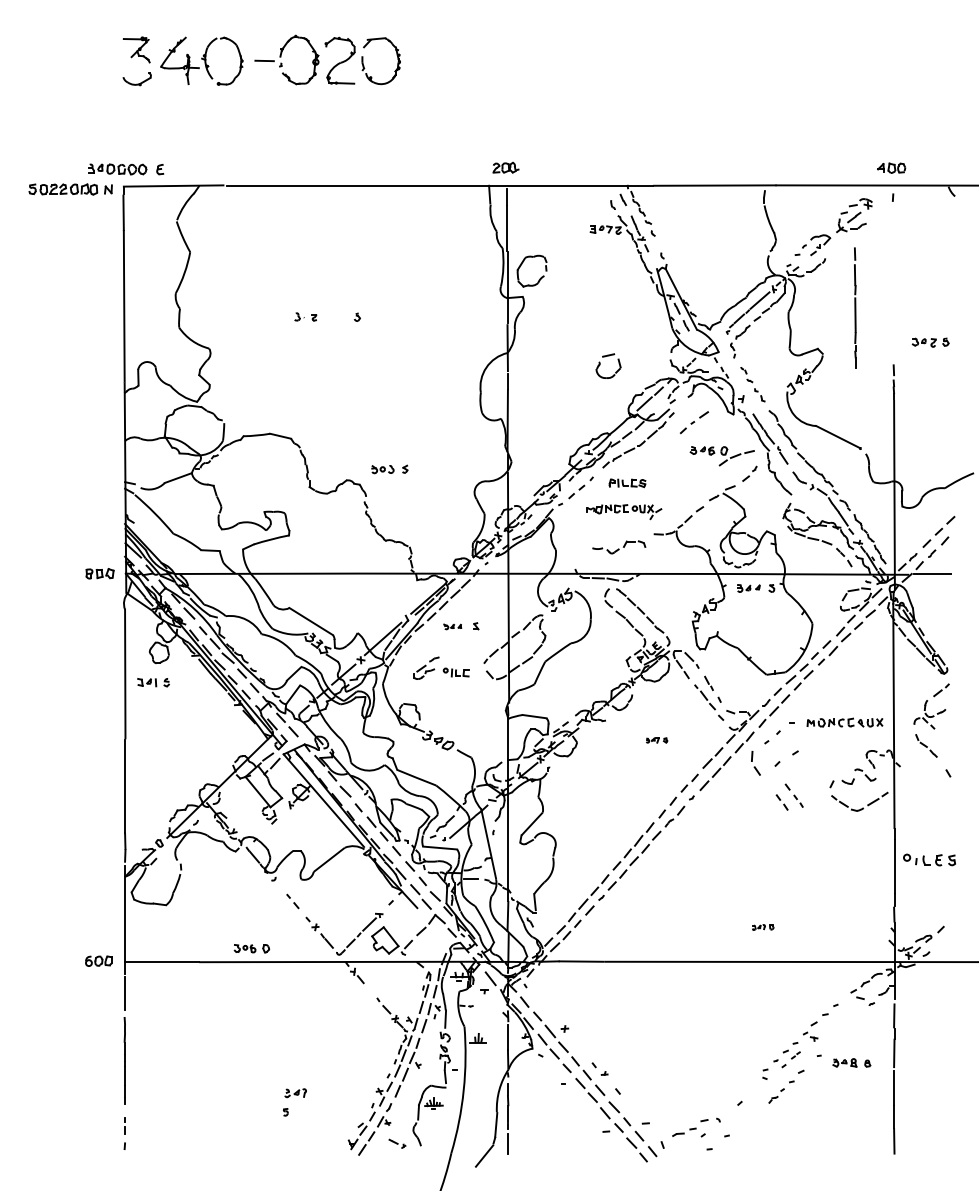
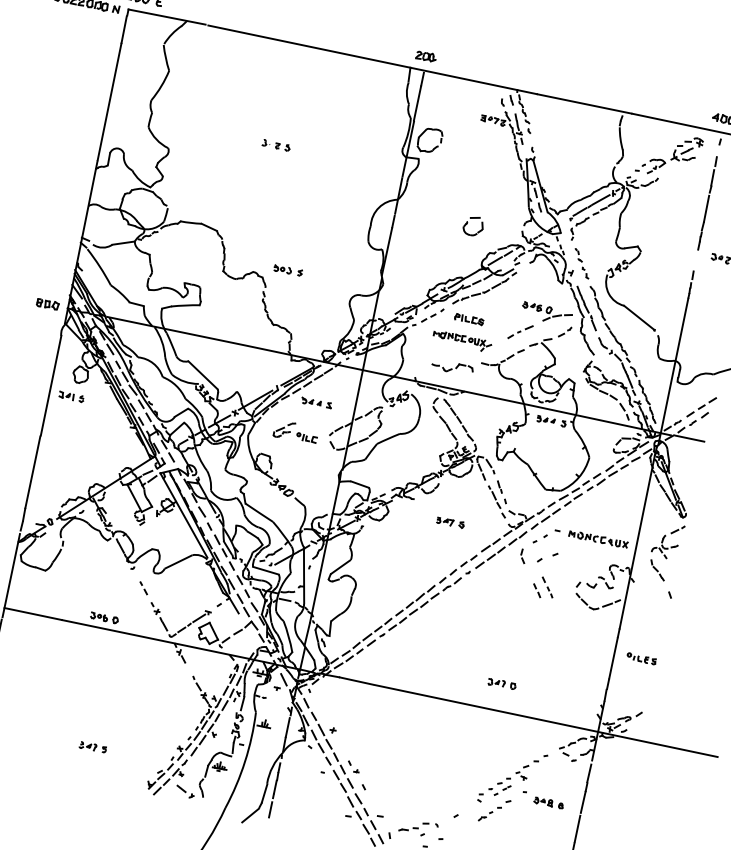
line: (855, 307) -> (707, 202), moved
part: (305, 316) -> (270, 143), moved
part: (694, 422) -> (520, 332), moved
part: (452, 626) -> (311, 401), size x1.43
part: (656, 740) -> (450, 522), size x1.67
part: (755, 763) -> (522, 556), size x0.71
part: (929, 859) -> (641, 658), size x0.71
part: (763, 927) -> (502, 684), size x1.67
part: (295, 1093) -> (87, 746), moved
part: (397, 1143) -> (185, 791), size x1.43

